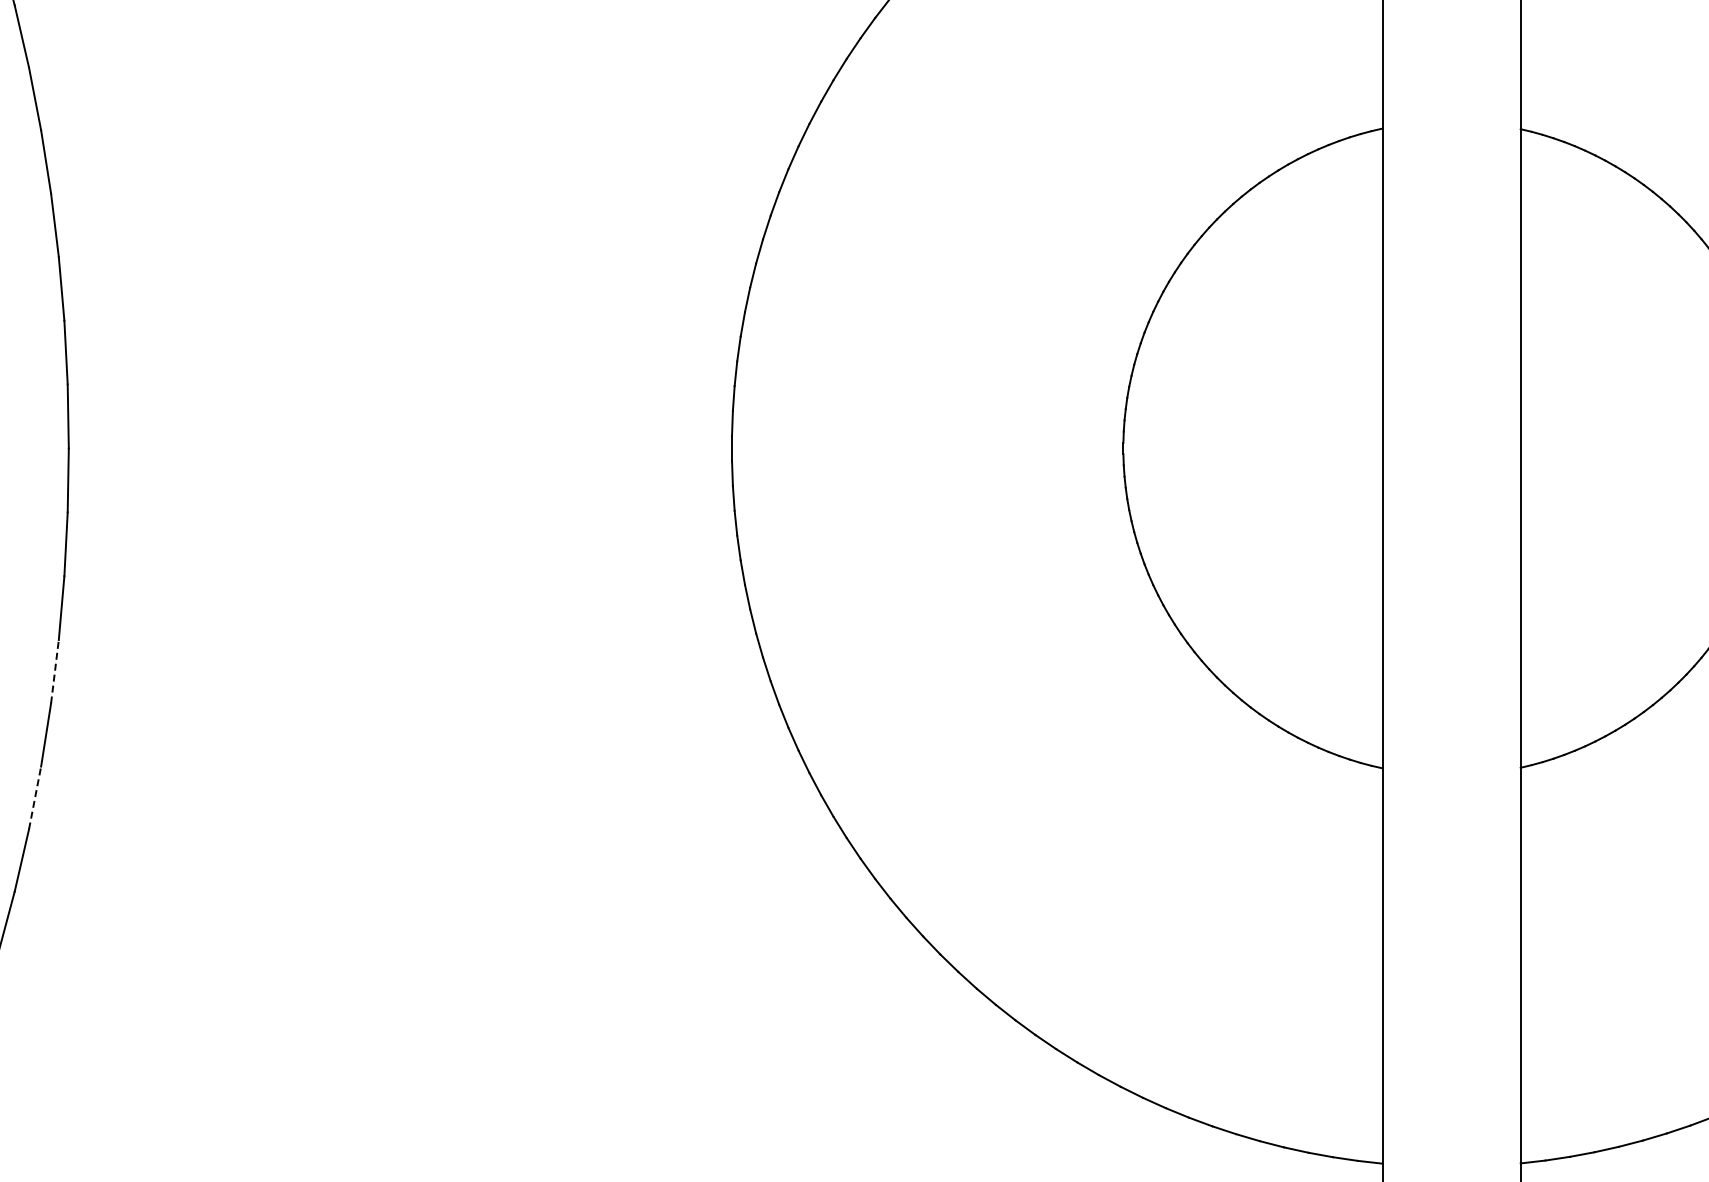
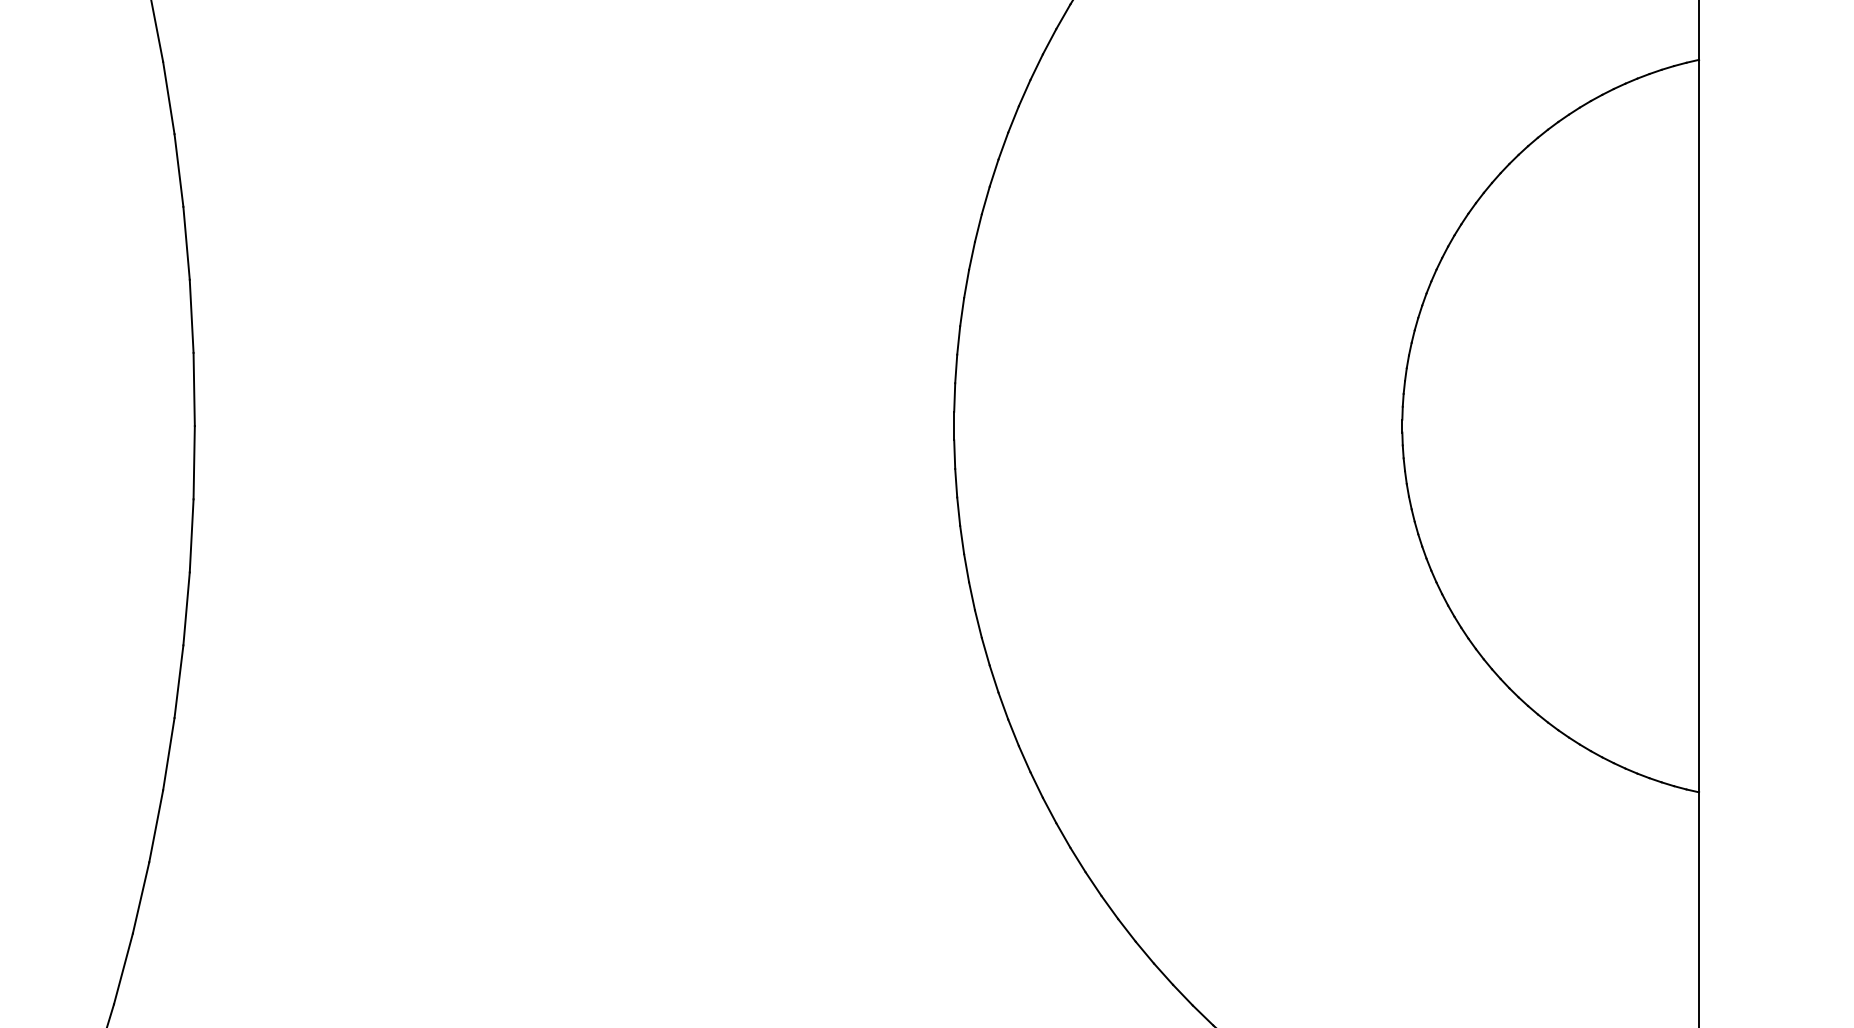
line: (54, 671) -> (178, 681), dashed -> solid
line: (35, 797) -> (156, 825), dashed -> solid

